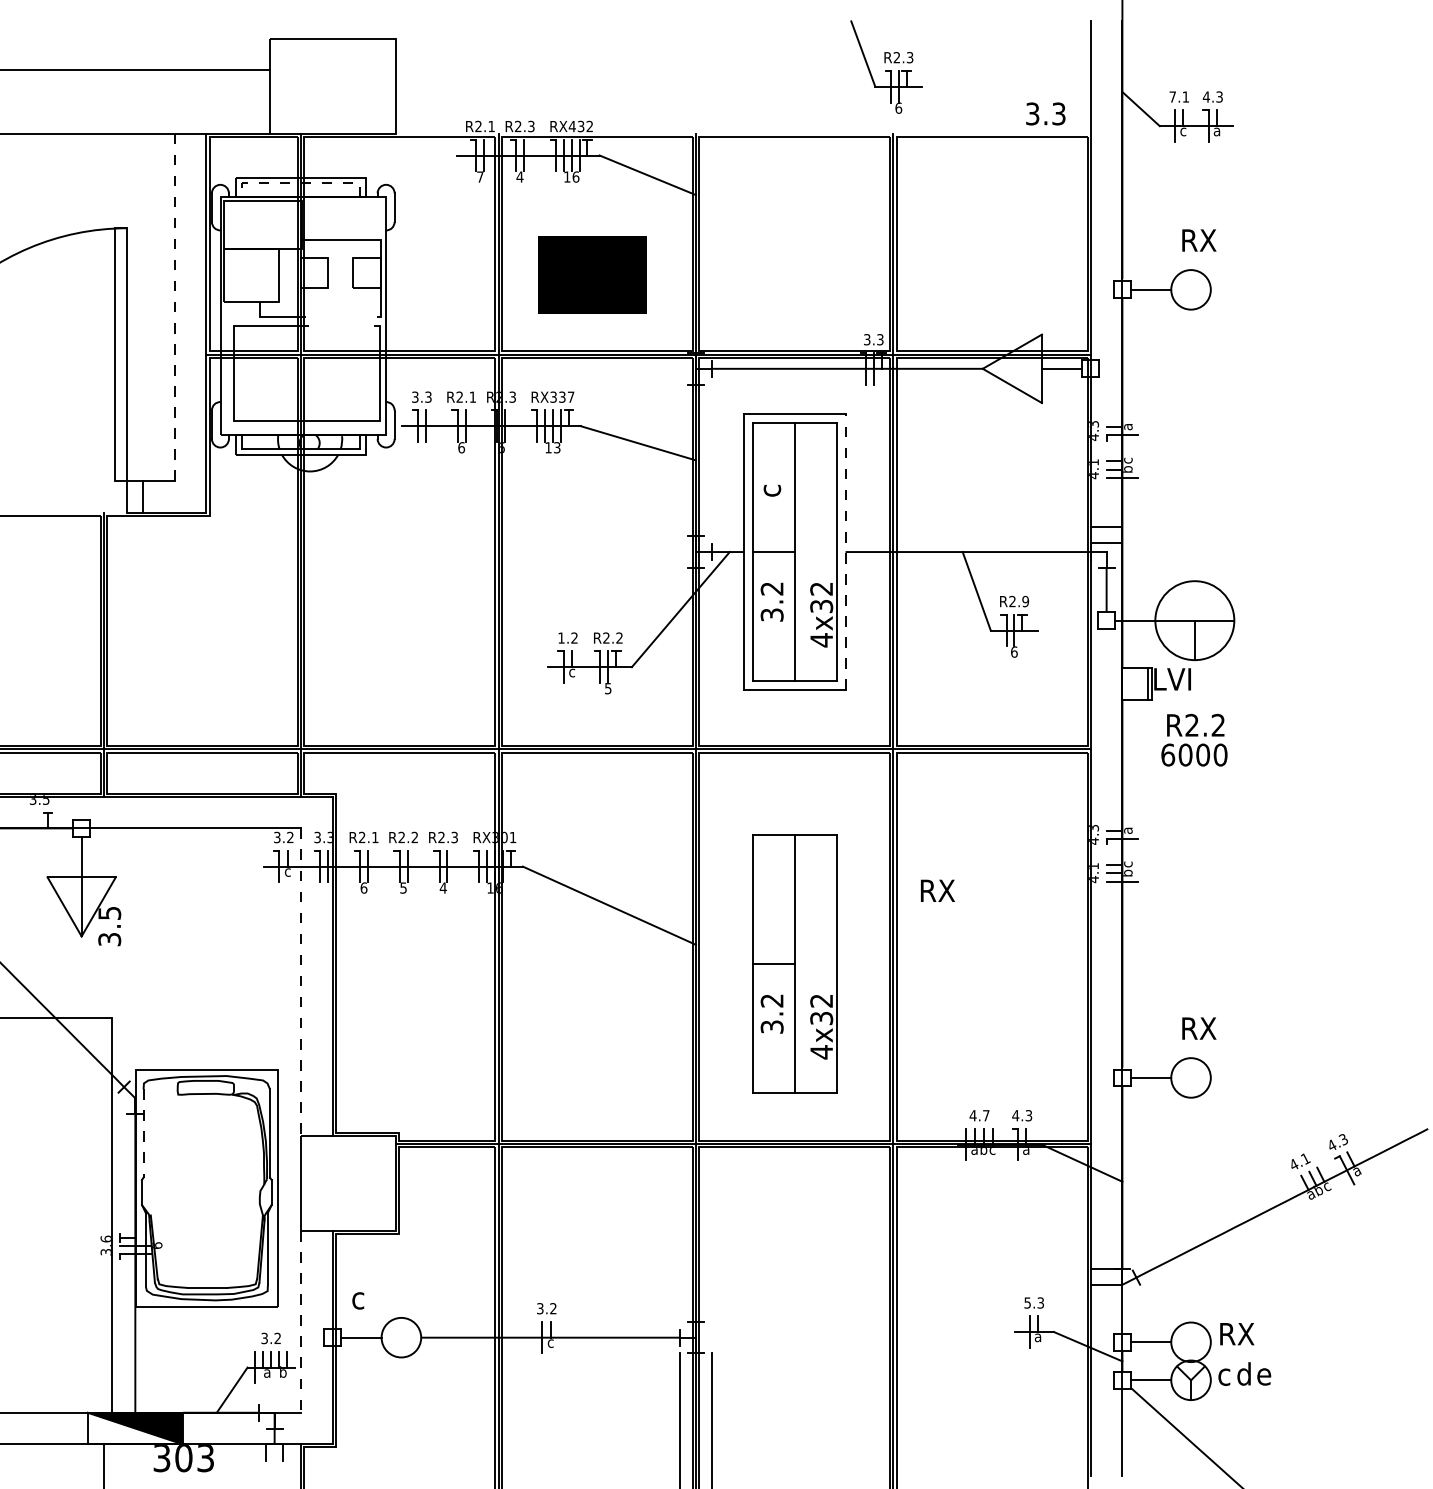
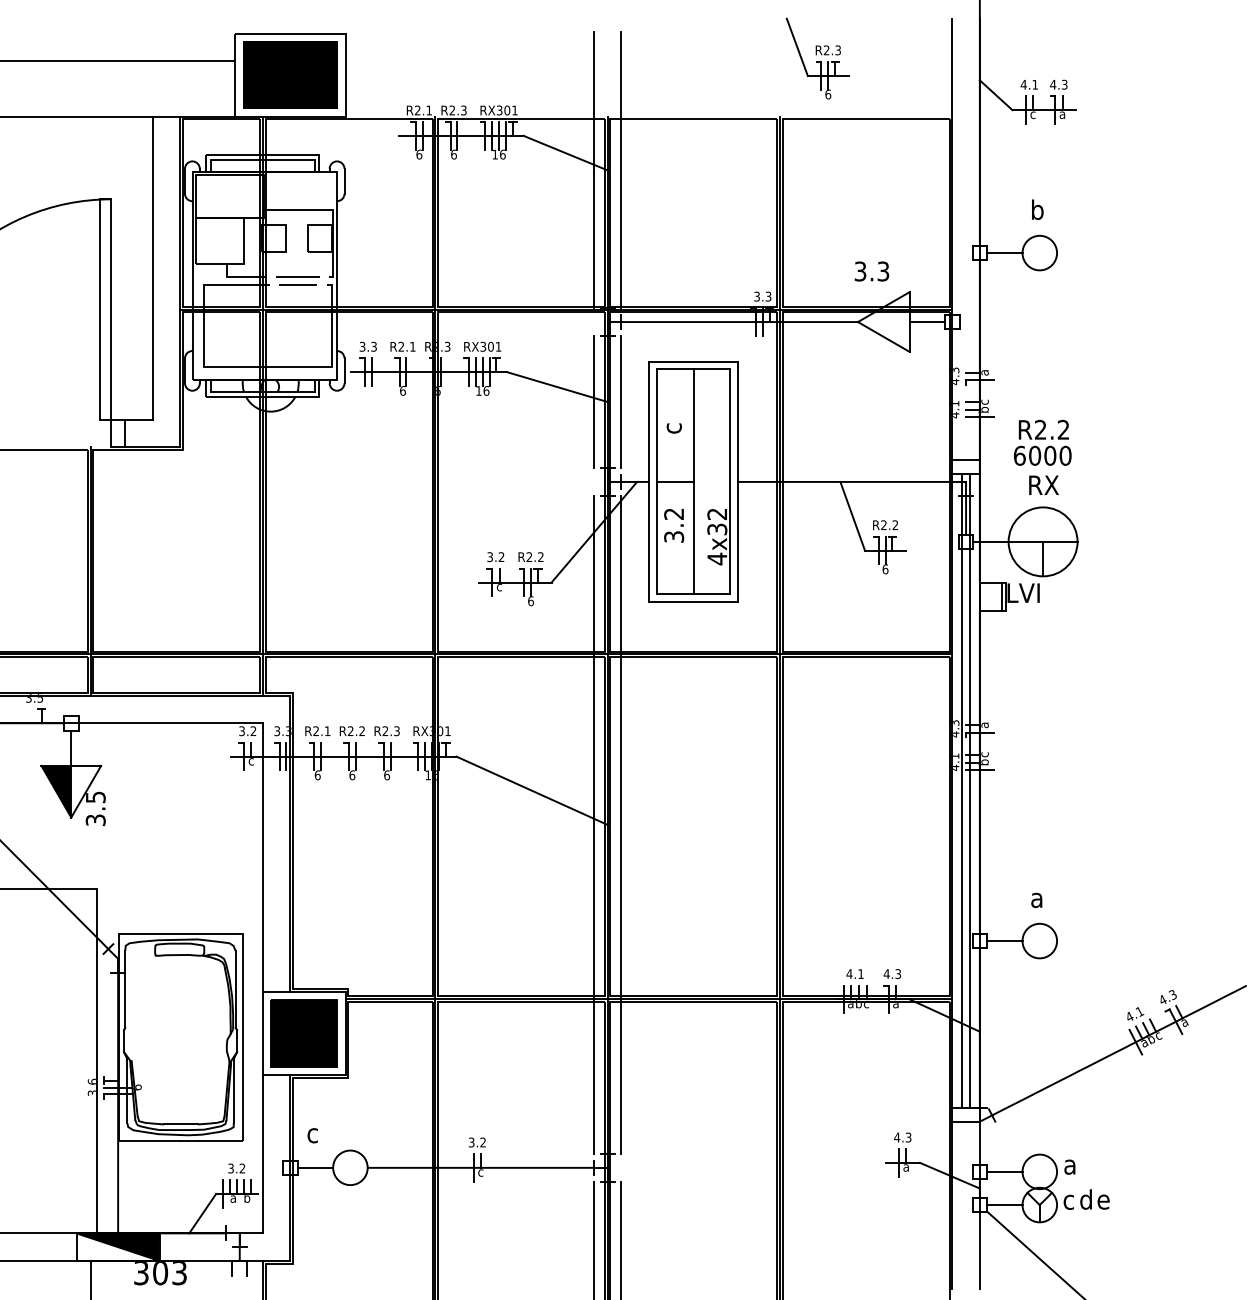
part: (886, 66) -> (817, 58), moved
text: (1172, 96) -> (1023, 84), 7.1 -> 4.1
text: (1045, 113) -> (871, 271), moved
text: (580, 126) -> (506, 110), RX432 -> RX301
text: (480, 176) -> (419, 154), 7 -> 6
text: (519, 176) -> (453, 154), 4 -> 6
line: (300, 183) -> (262, 160), dashed -> solid
line: (680, 195) -> (594, 170), added
line: (711, 195) -> (621, 170), added
text: (1199, 239) -> (1047, 209), RX -> b
part: (592, 274) -> (290, 74), moved
line: (174, 307) -> (152, 268), dashed -> solid
line: (341, 317) -> (298, 277), added
line: (341, 326) -> (298, 285), added
text: (566, 396) -> (494, 346), RX337 -> RX301
text: (556, 447) -> (485, 390), 13 -> 16
line: (680, 460) -> (594, 402), added
line: (711, 460) -> (621, 402), added
line: (845, 552) -> (738, 482), dashed -> solid
text: (1025, 601) -> (895, 525), R2.9 -> R2.2
text: (561, 637) -> (490, 556), 1.2 -> 3.2
text: (607, 688) -> (530, 601), 5 -> 6
text: (1194, 739) -> (1042, 442), moved
text: (403, 887) -> (352, 774), 5 -> 6
text: (442, 887) -> (386, 774), 4 -> 6
text: (937, 890) -> (1043, 485), moved
line: (1101, 905) -> (961, 790), added
line: (1111, 905) -> (970, 790), added
fill: (64, 906) -> (56, 791), added
line: (680, 944) -> (594, 824), added
line: (711, 944) -> (621, 824), added
part: (794, 963) -> (693, 841), removed
line: (301, 982) -> (263, 857), dashed -> solid
text: (1198, 1028) -> (1046, 897), RX -> a
text: (986, 1115) -> (861, 973), 4.7 -> 4.1
line: (143, 1133) -> (125, 989), dashed -> solid
part: (348, 1183) -> (304, 1033), added
line: (1300, 1193) -> (1135, 1041), added
text: (1027, 1302) -> (897, 1137), 5.3 -> 4.3
line: (301, 1321) -> (263, 1153), dashed -> solid
text: (1236, 1334) -> (1079, 1165), RX -> a

